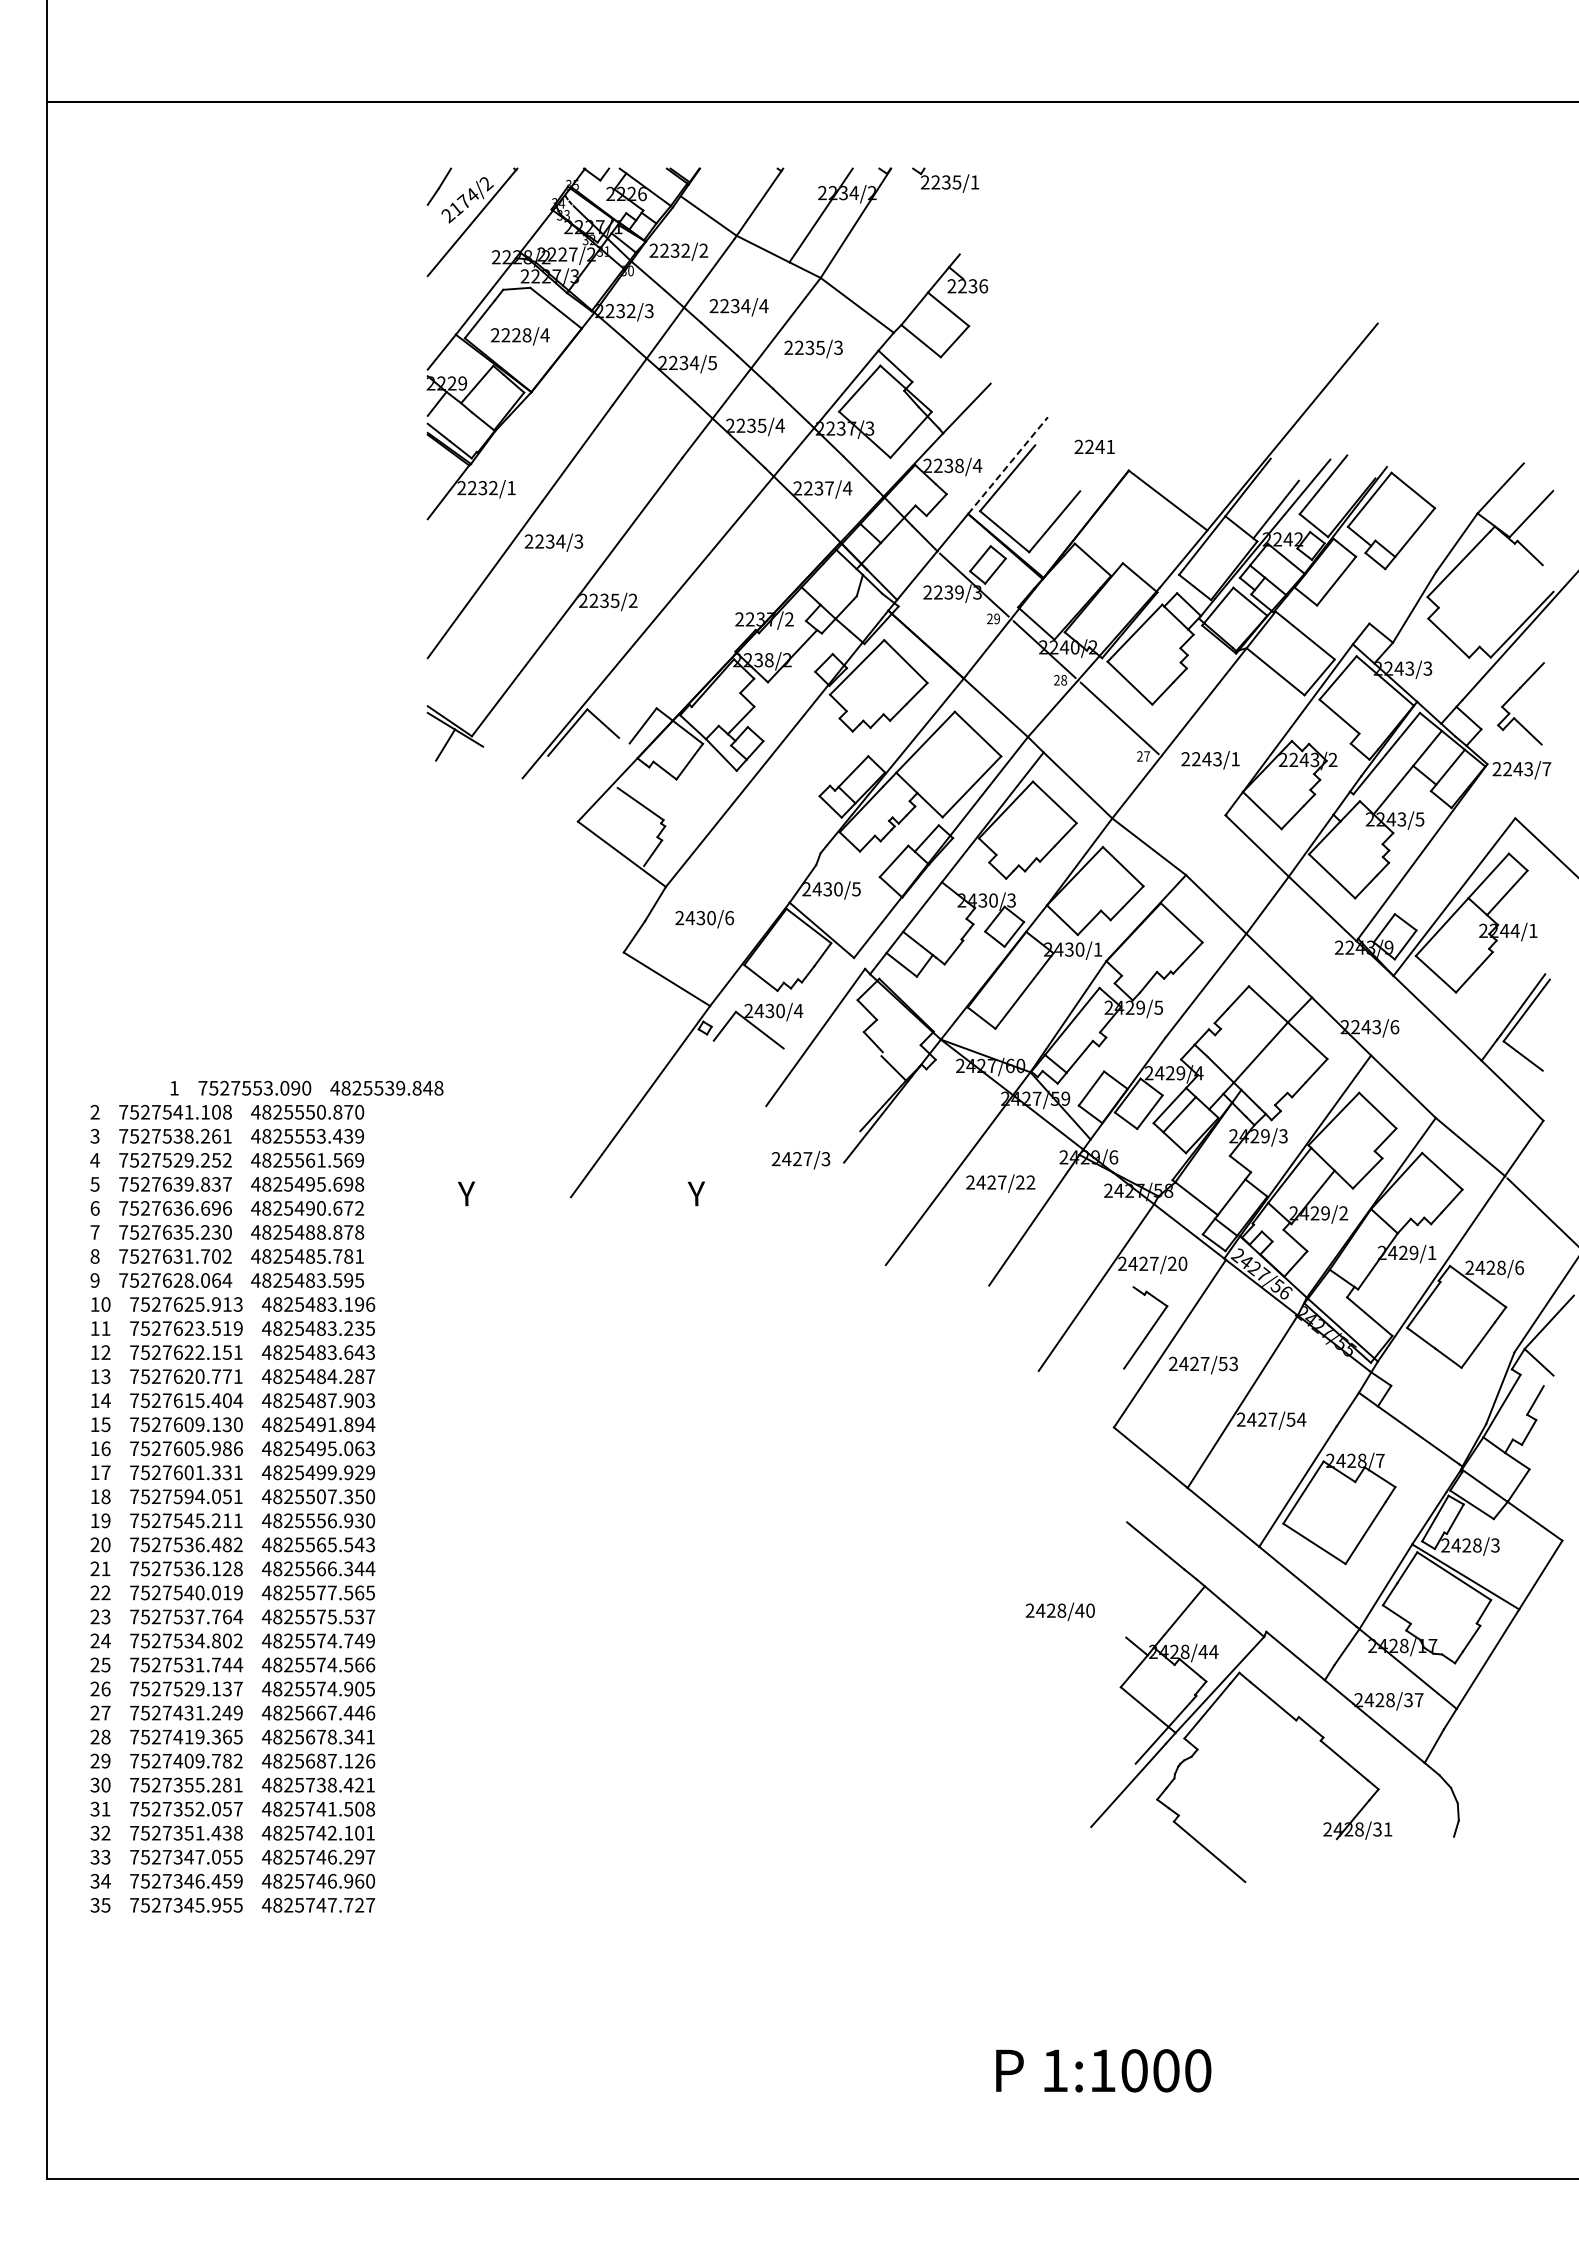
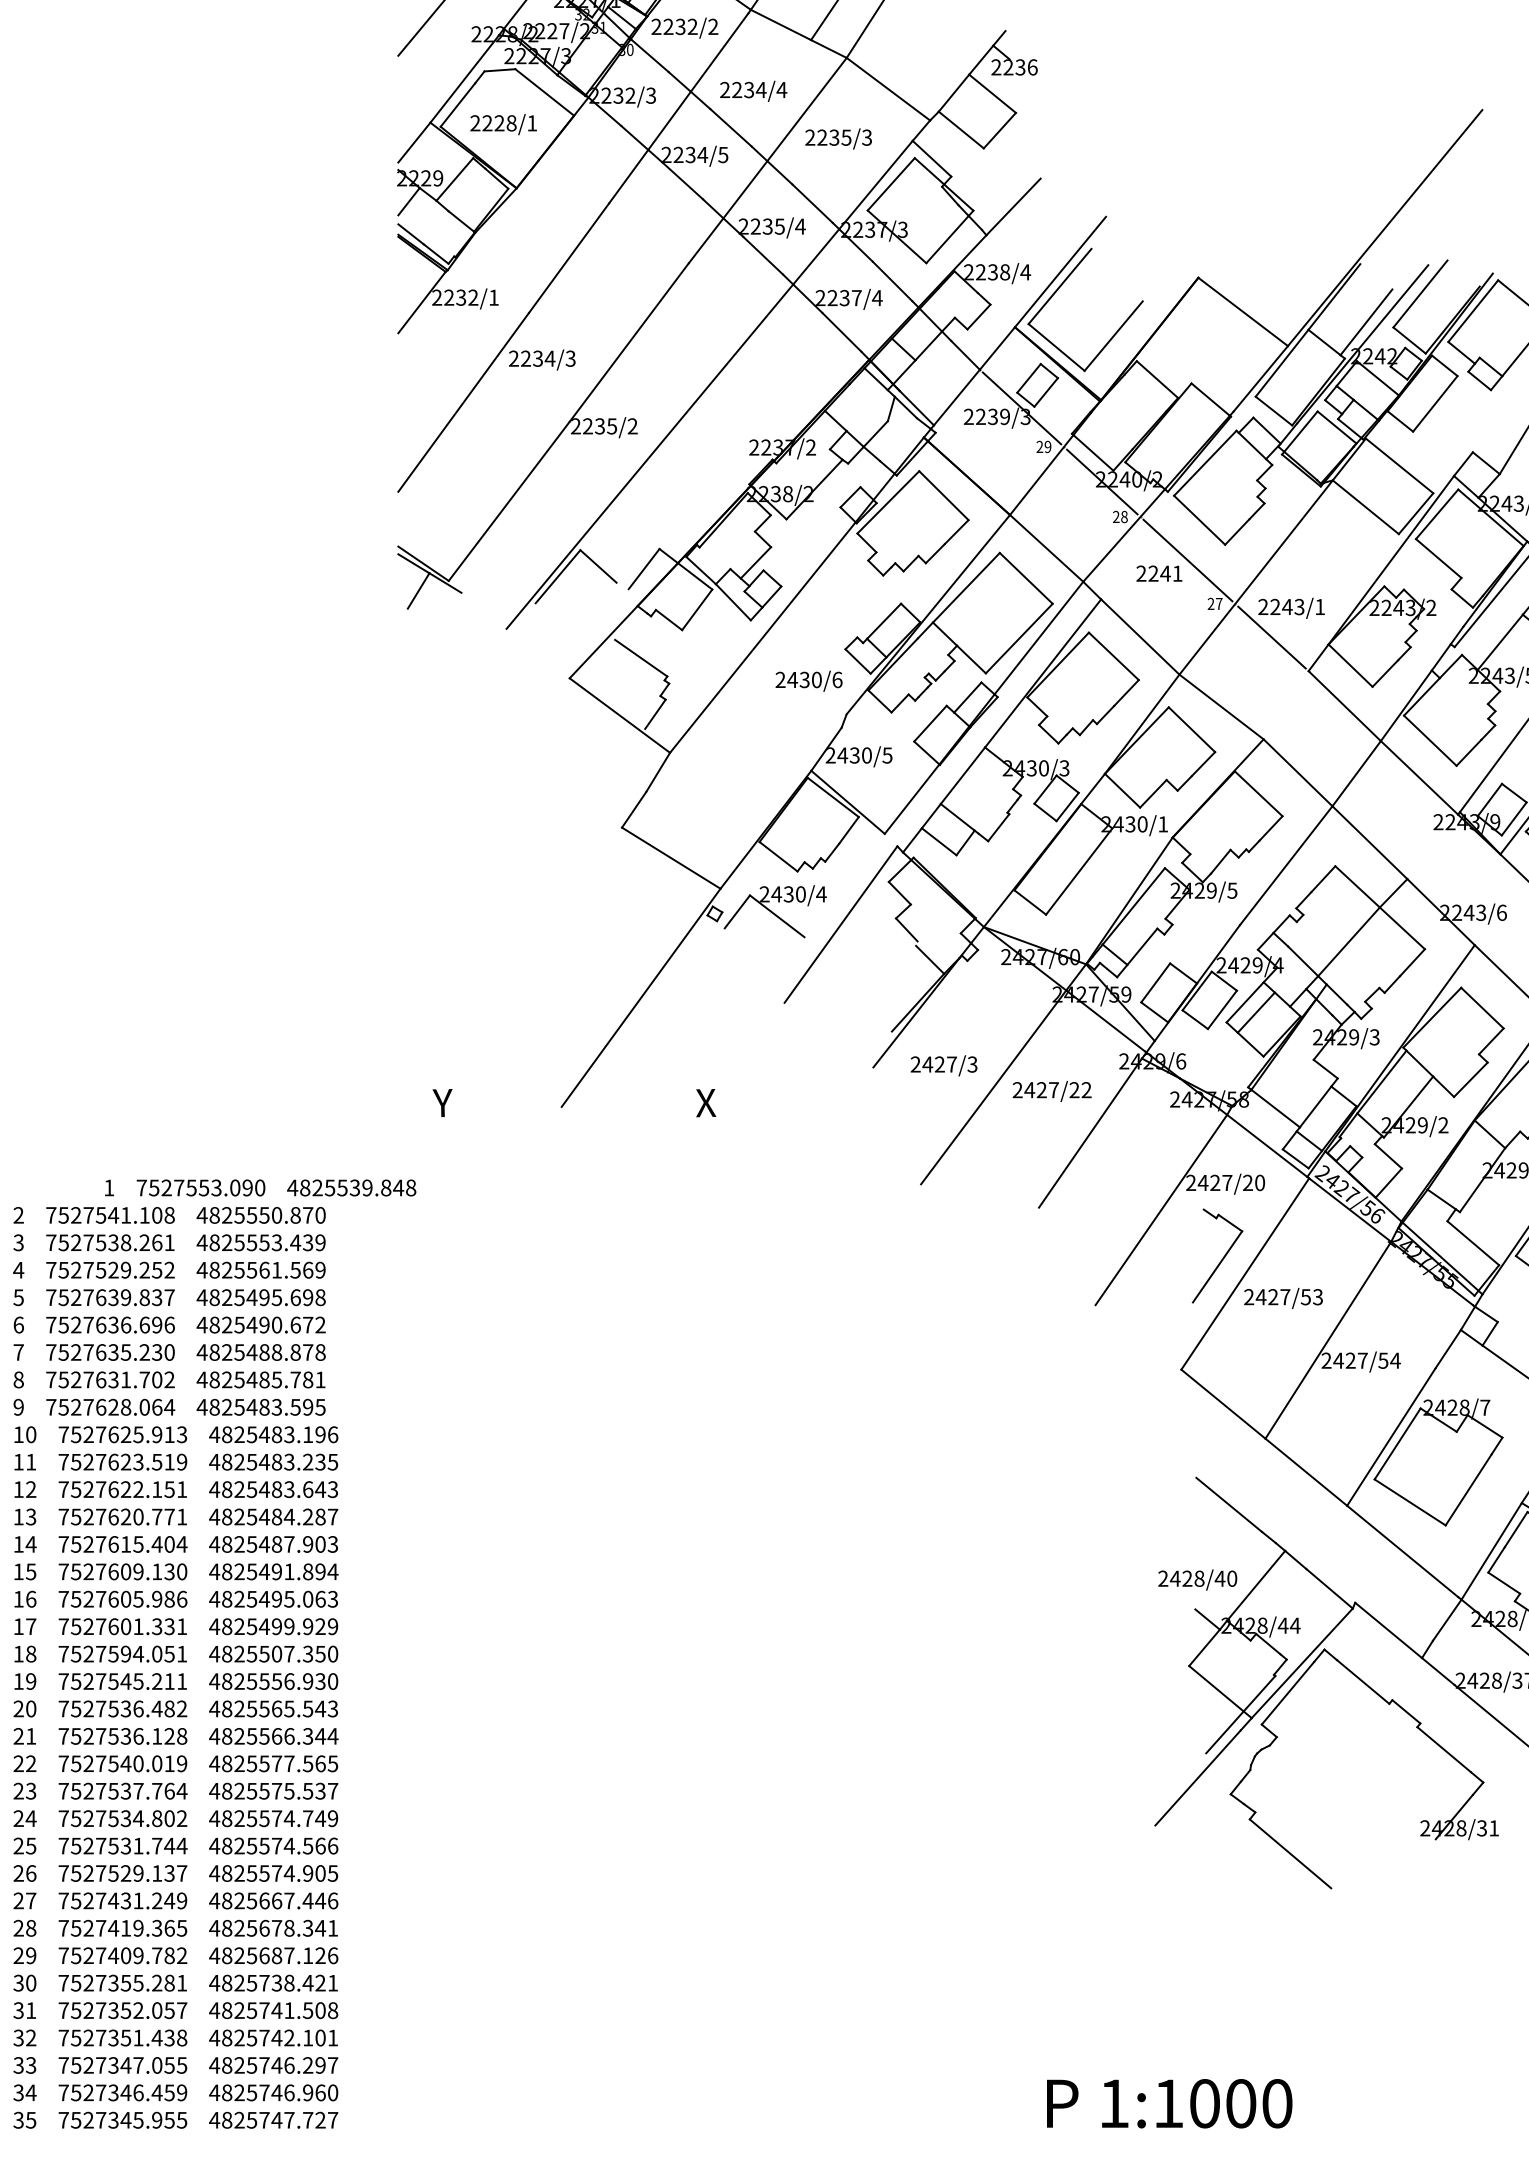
text: (544, 335) -> (531, 123), 2228/4 -> 2228/1
text: (1094, 446) -> (1159, 573), moved
line: (1008, 465) -> (1061, 271), dashed -> solid
line: (1192, 785) -> (1270, 637), added
text: (704, 919) -> (808, 681), moved
text: (800, 1160) -> (943, 1066), moved
text: (696, 1193) -> (704, 1102), Y -> X
text: (266, 1496) -> (214, 1653), moved
text: (1059, 1611) -> (1196, 1579), moved

